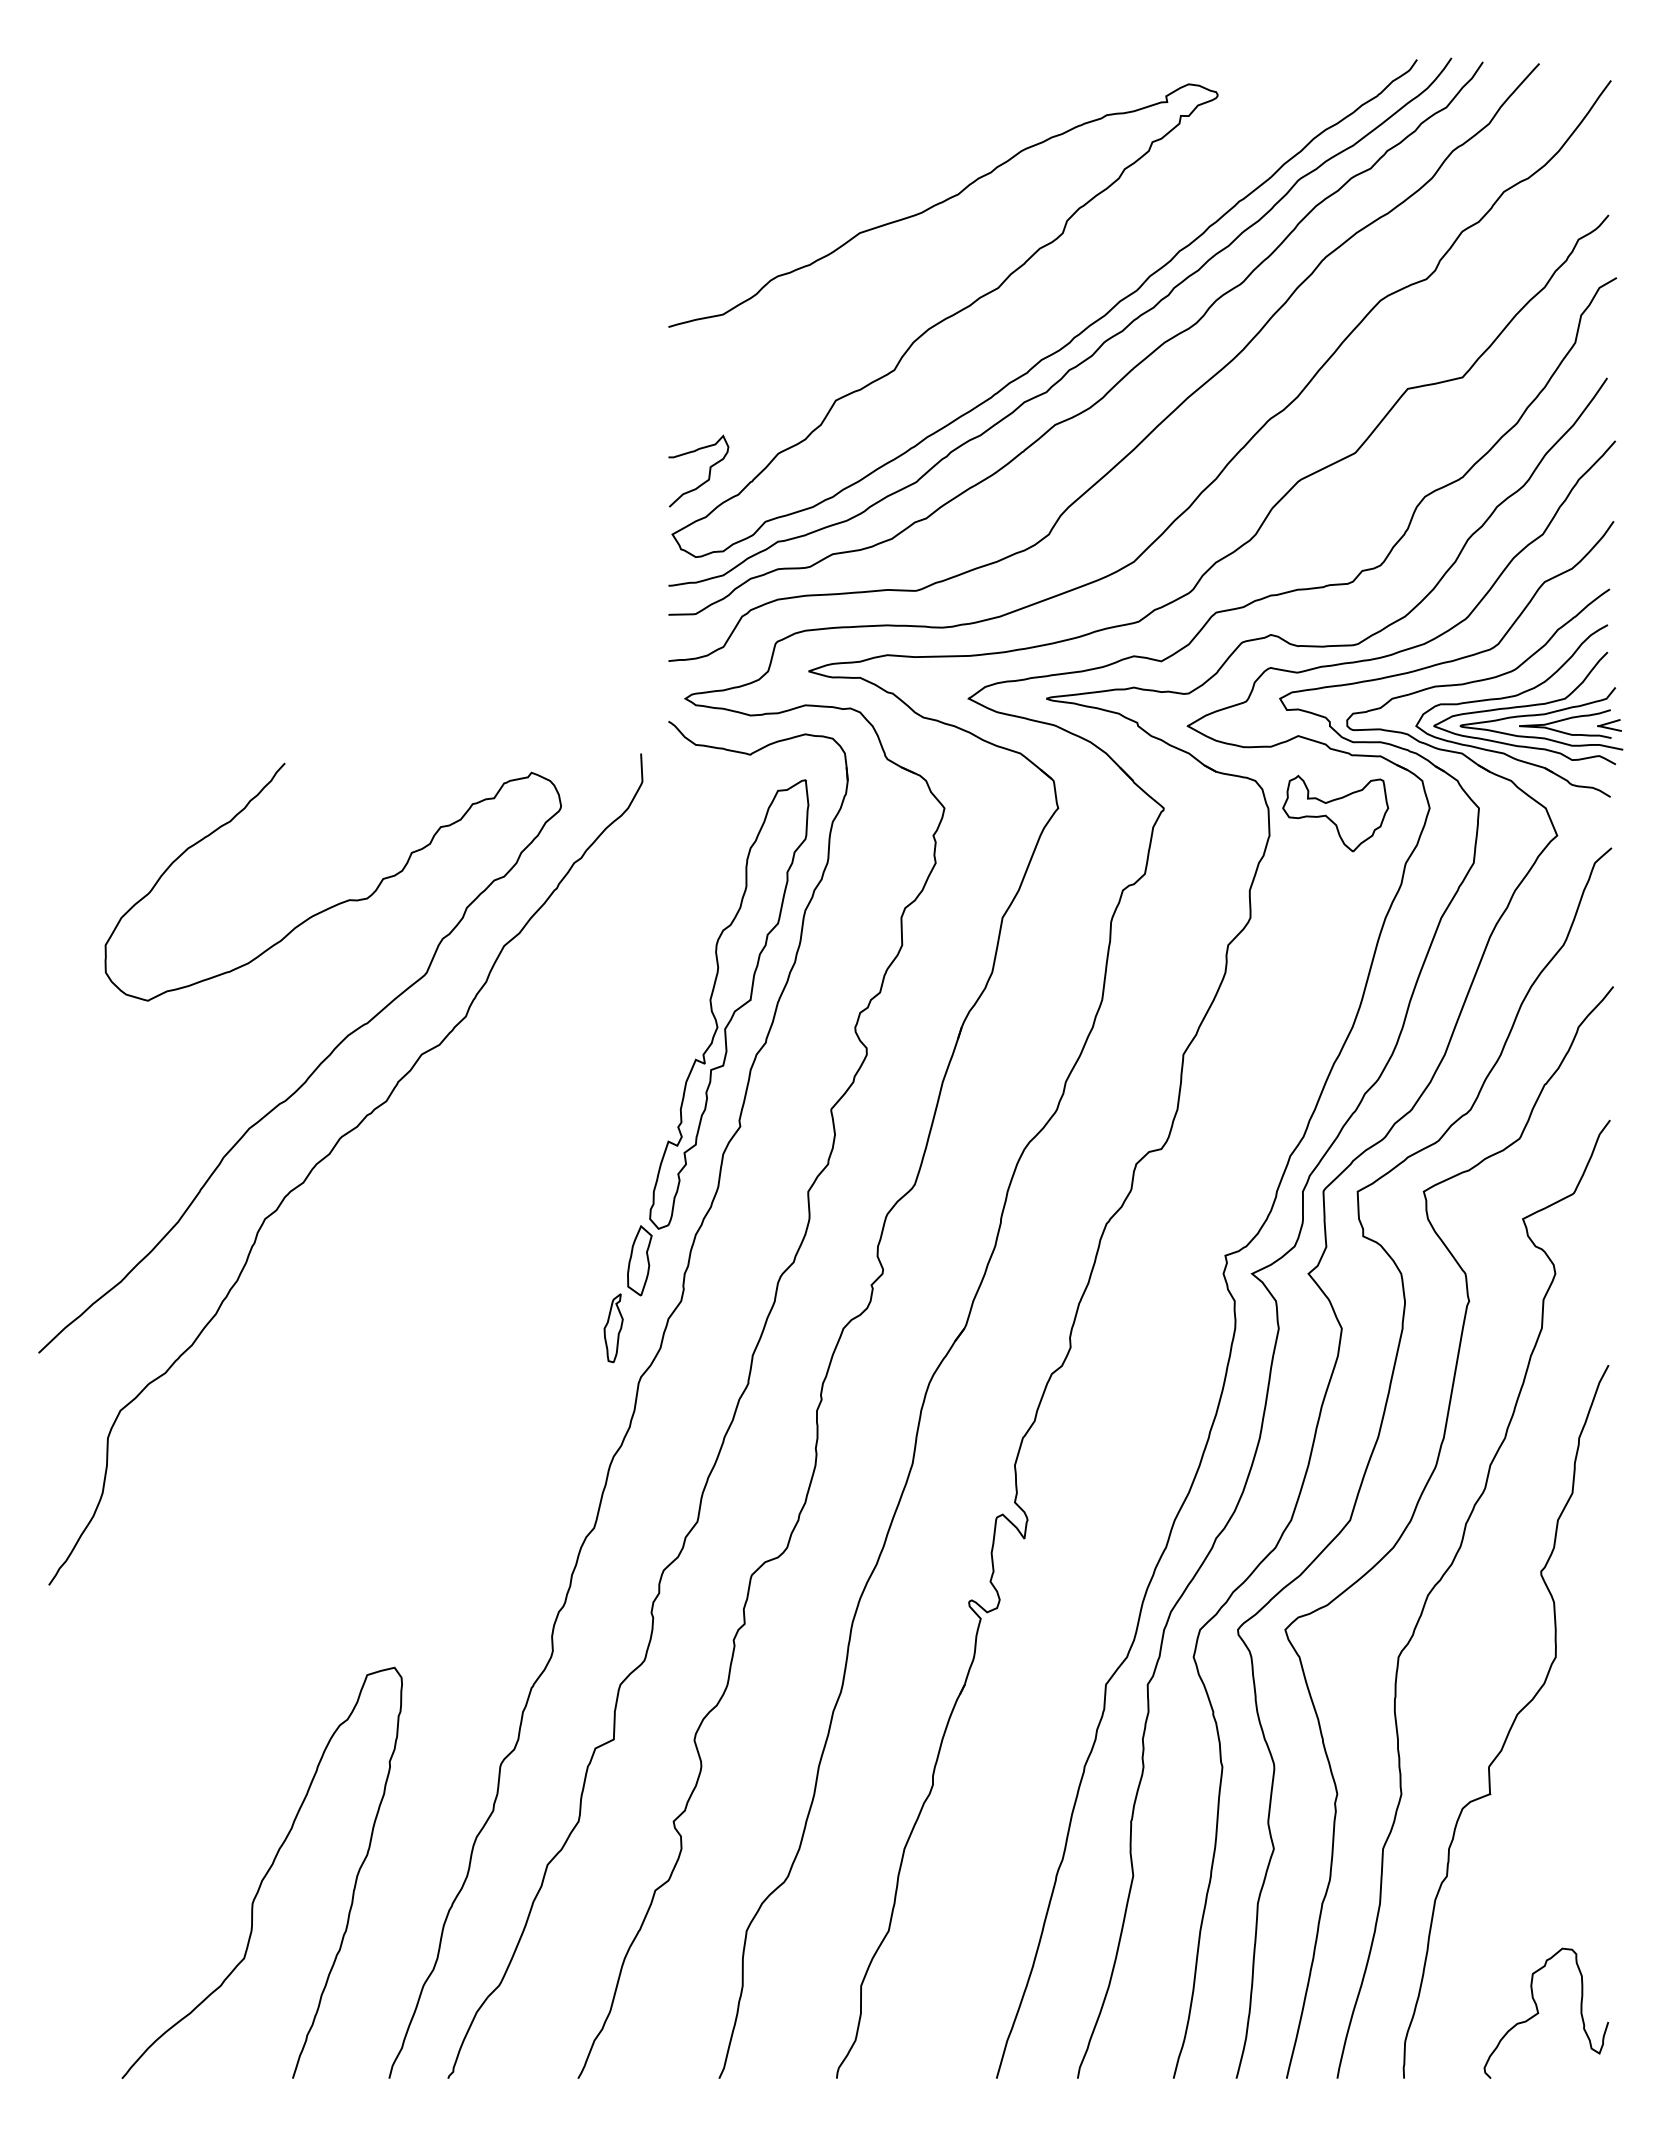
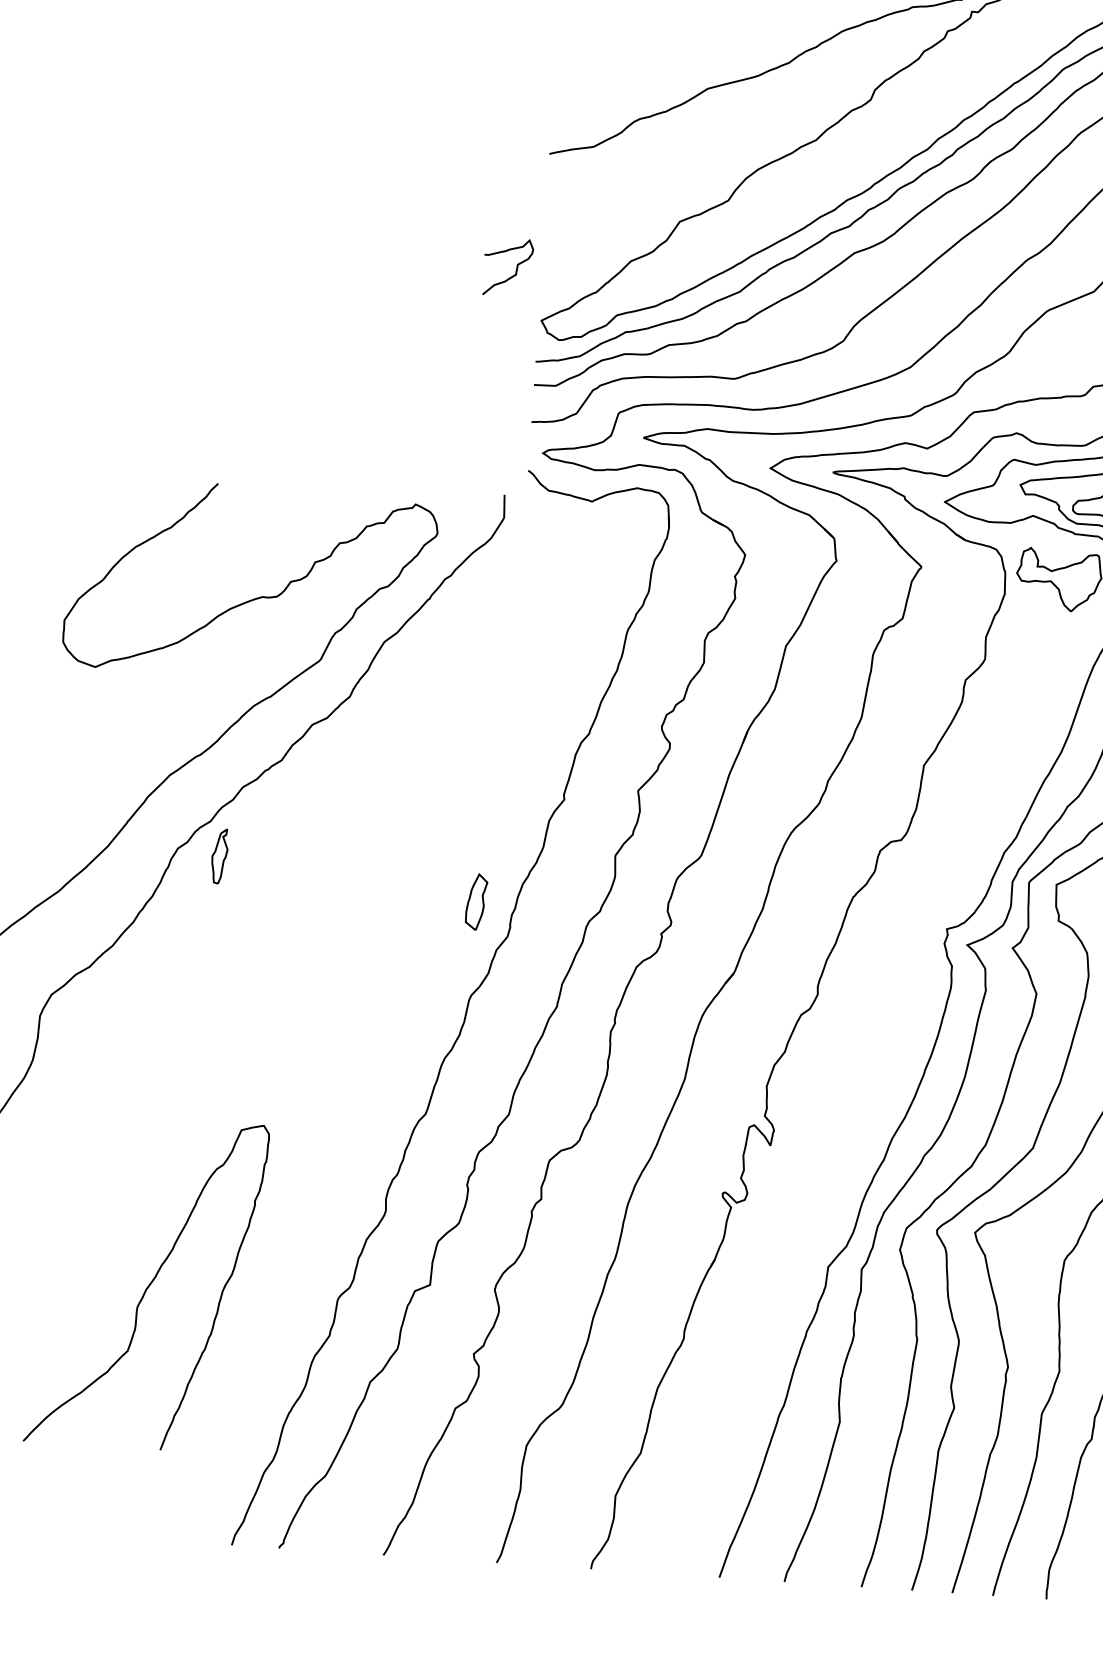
curve: (708, 474) -> (515, 270), moved
part: (729, 1004) -> (562, 701), removed
part: (613, 1328) -> (219, 856), moved
curve: (265, 1873) -> (149, 1284), moved

